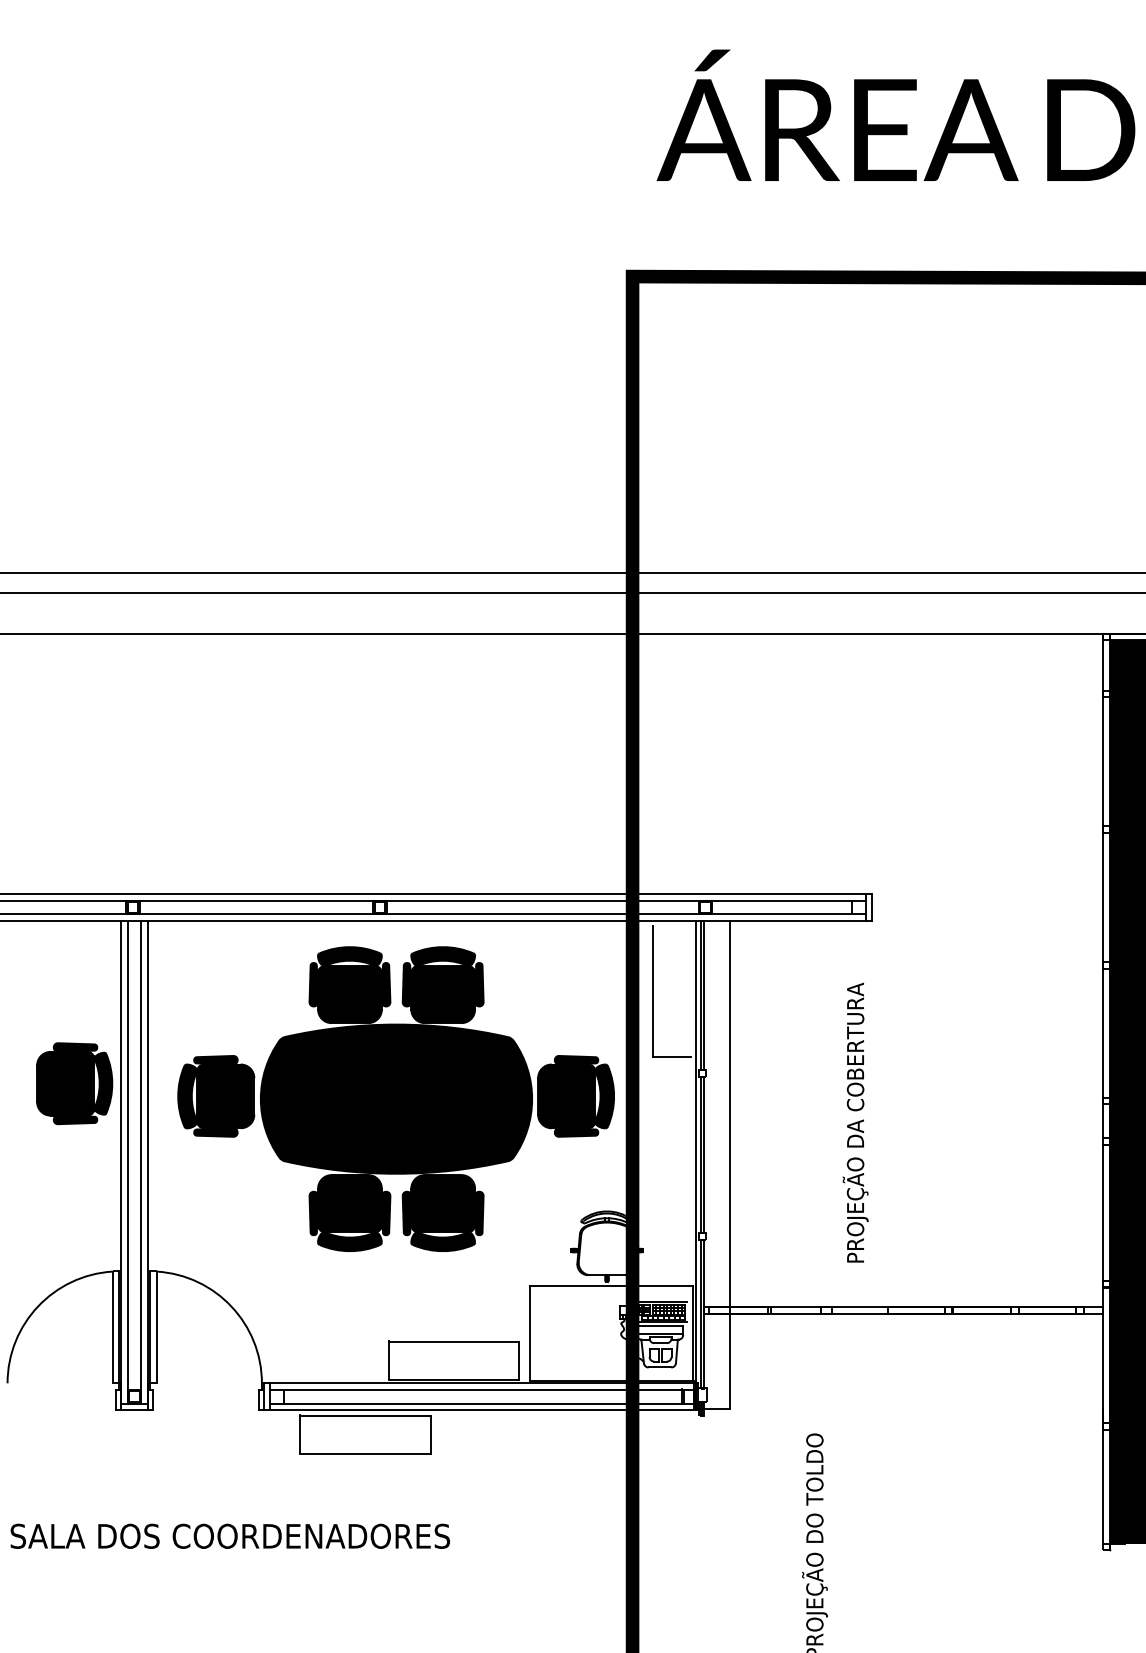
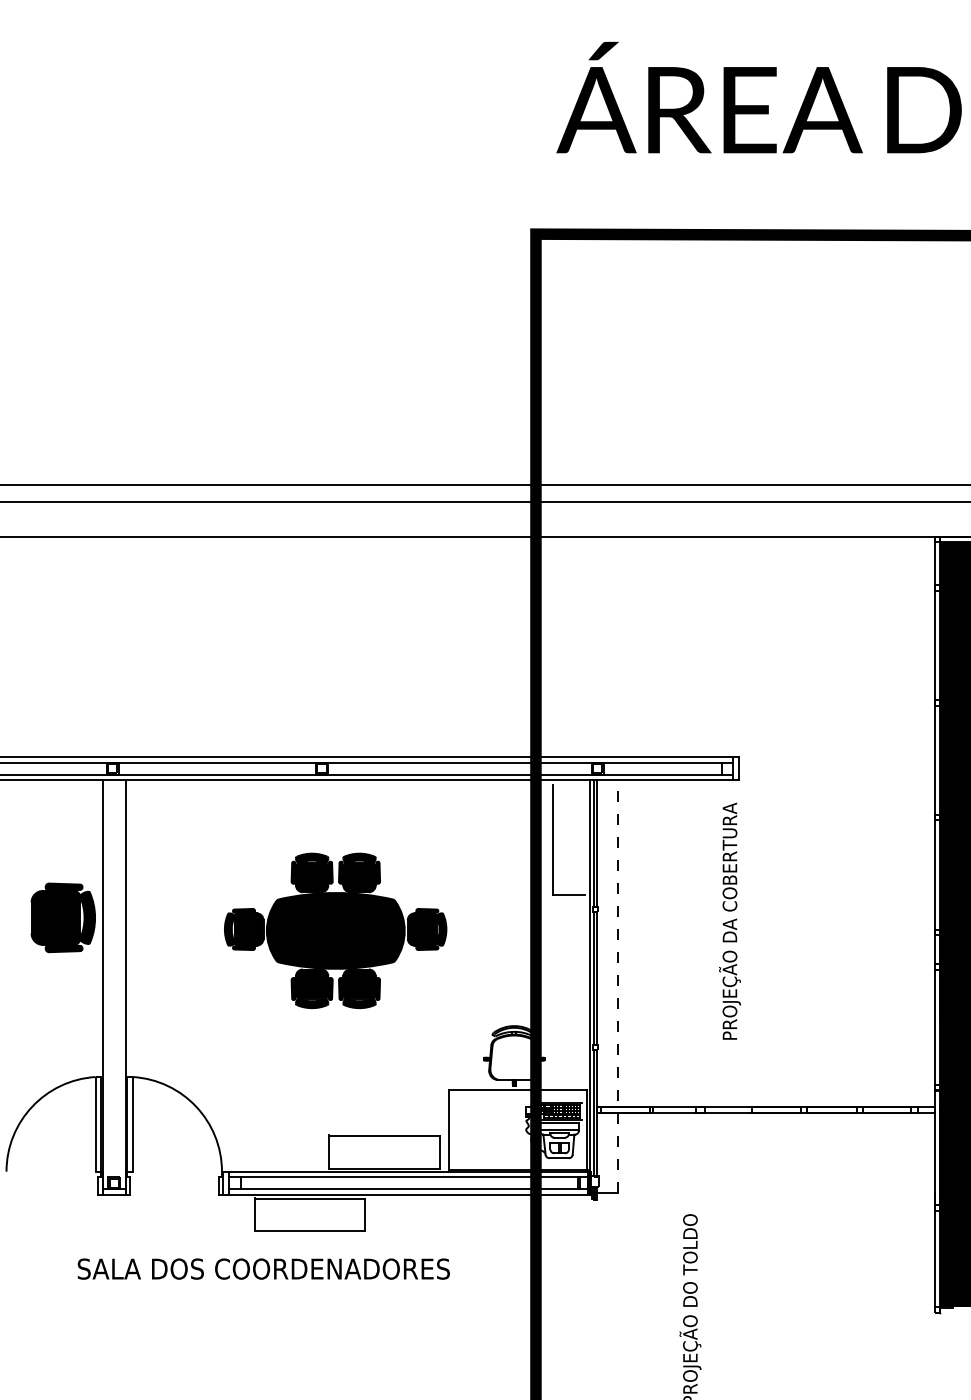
part: (395, 1098) -> (335, 930), size x0.6
text: (855, 1122) -> (729, 921), moved
line: (127, 1162) -> (108, 984), removed
line: (141, 1162) -> (119, 984), removed
line: (729, 1164) -> (618, 986), solid -> dashed
text: (230, 1535) -> (263, 1268), moved

